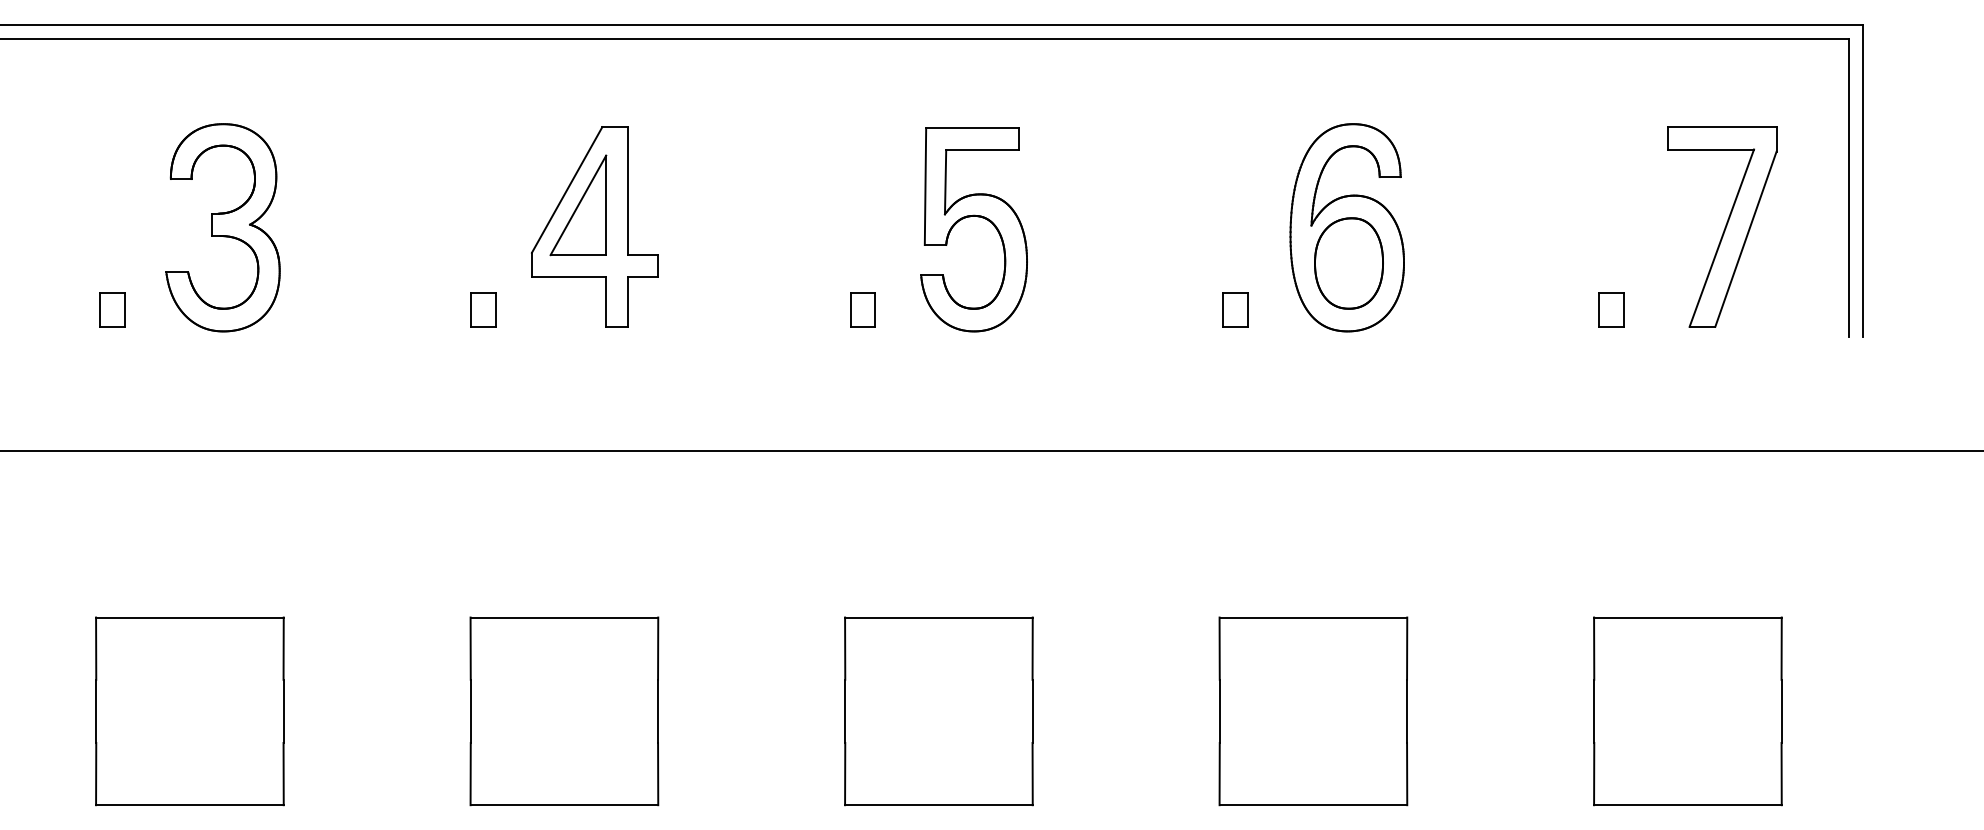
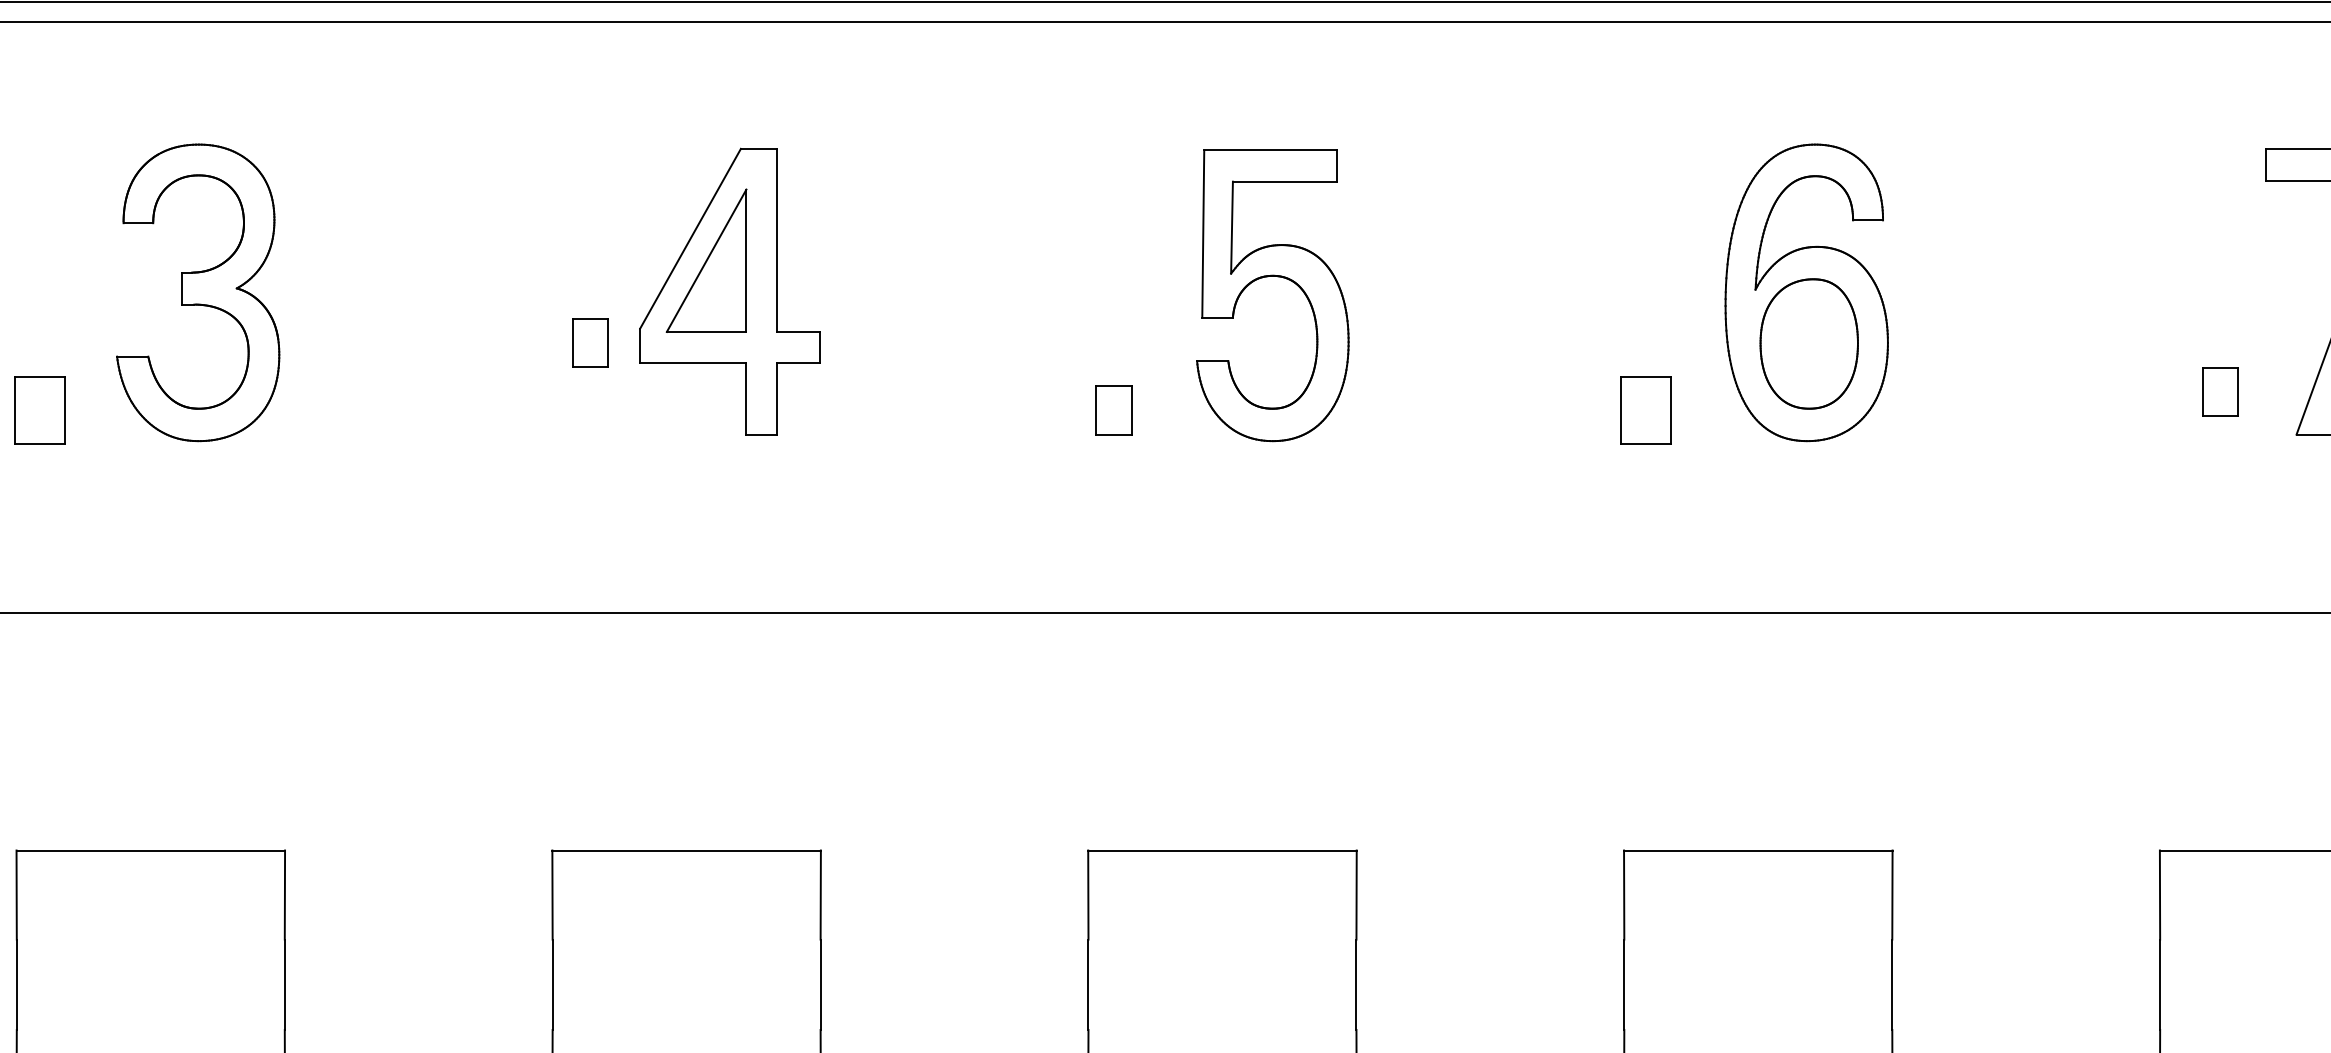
part: (112, 309) -> (40, 409), size x1.4
part: (483, 309) -> (590, 342), moved
part: (1235, 309) -> (1646, 409), size x1.4
part: (1611, 309) -> (2220, 391), moved

